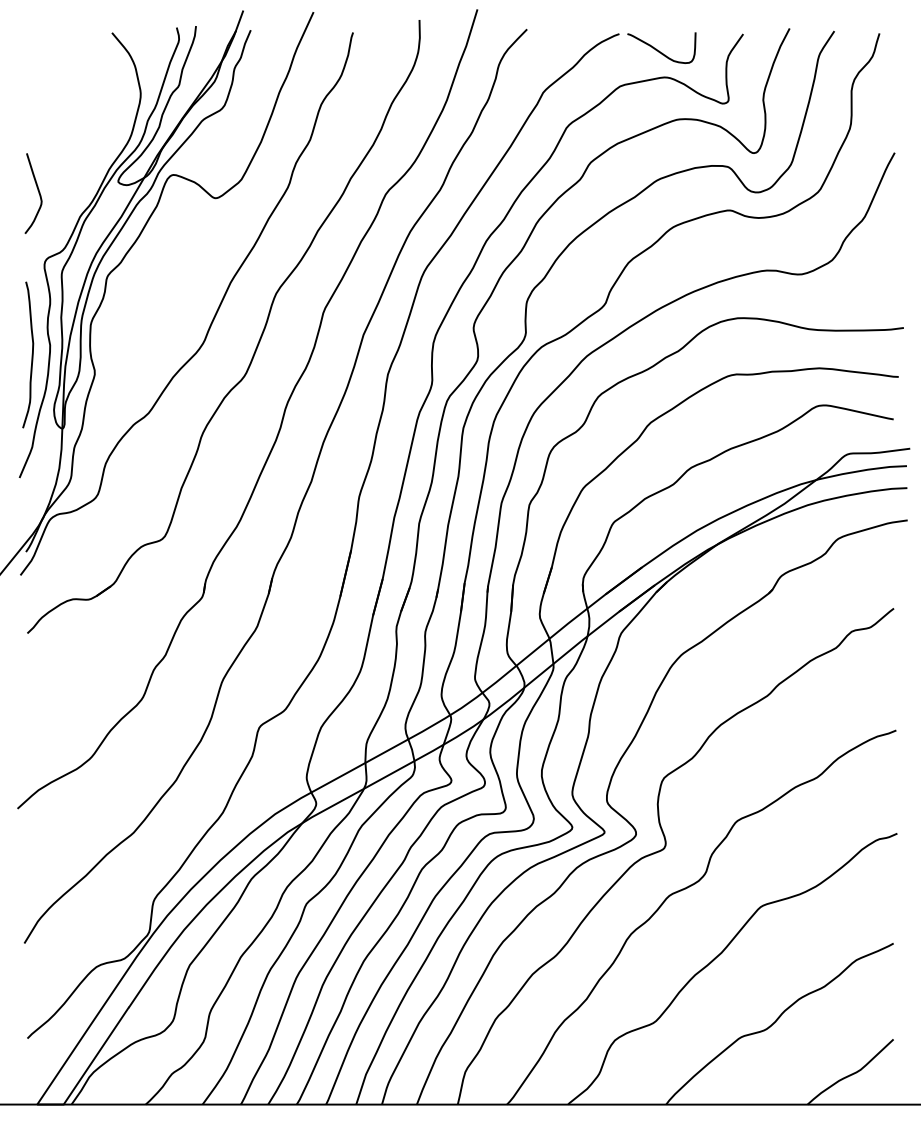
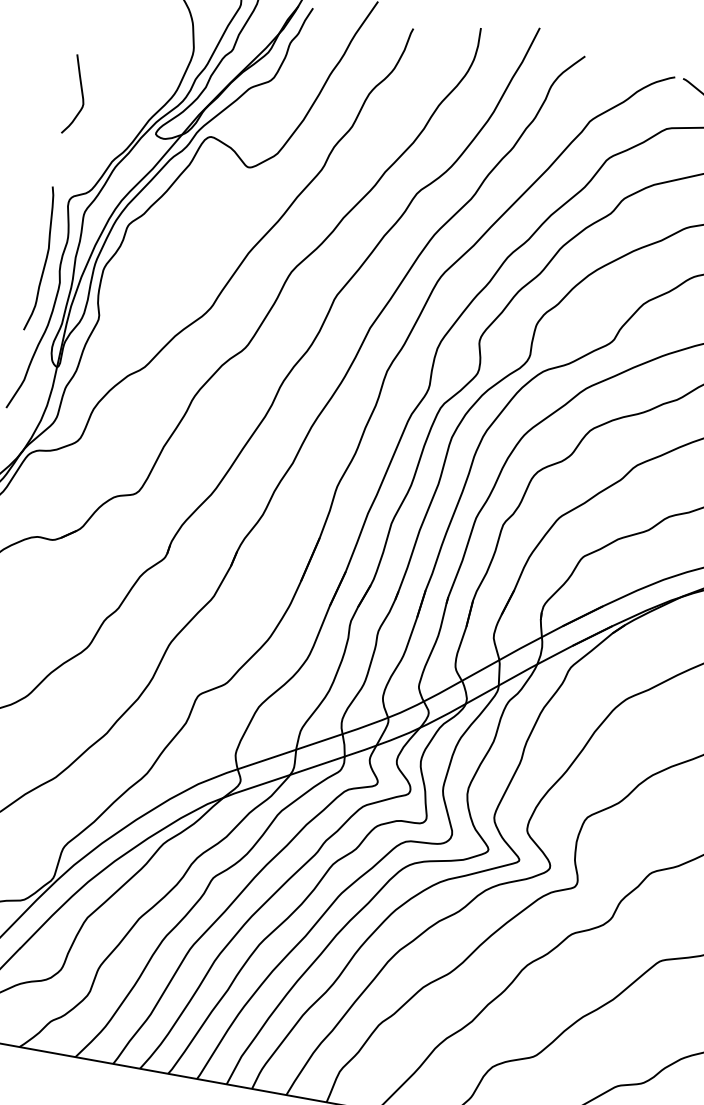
curve: (37, 190) -> (81, 92), moved
curve: (31, 354) -> (45, 259), moved

